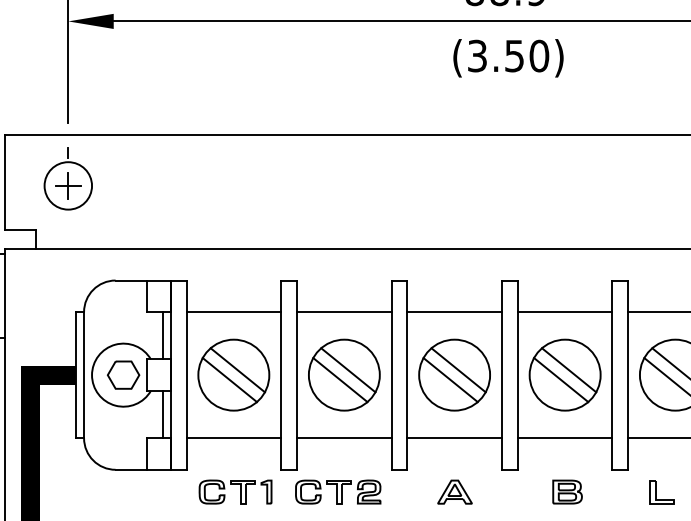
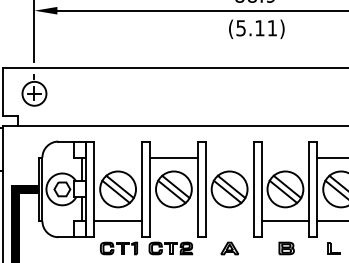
text: (507, 56) -> (256, 28), (3.50) -> (5.11)
line: (234, 311) -> (118, 157), removed
line: (454, 311) -> (229, 157), removed
line: (565, 311) -> (285, 157), removed
line: (343, 438) -> (173, 221), removed
line: (454, 438) -> (229, 221), removed

